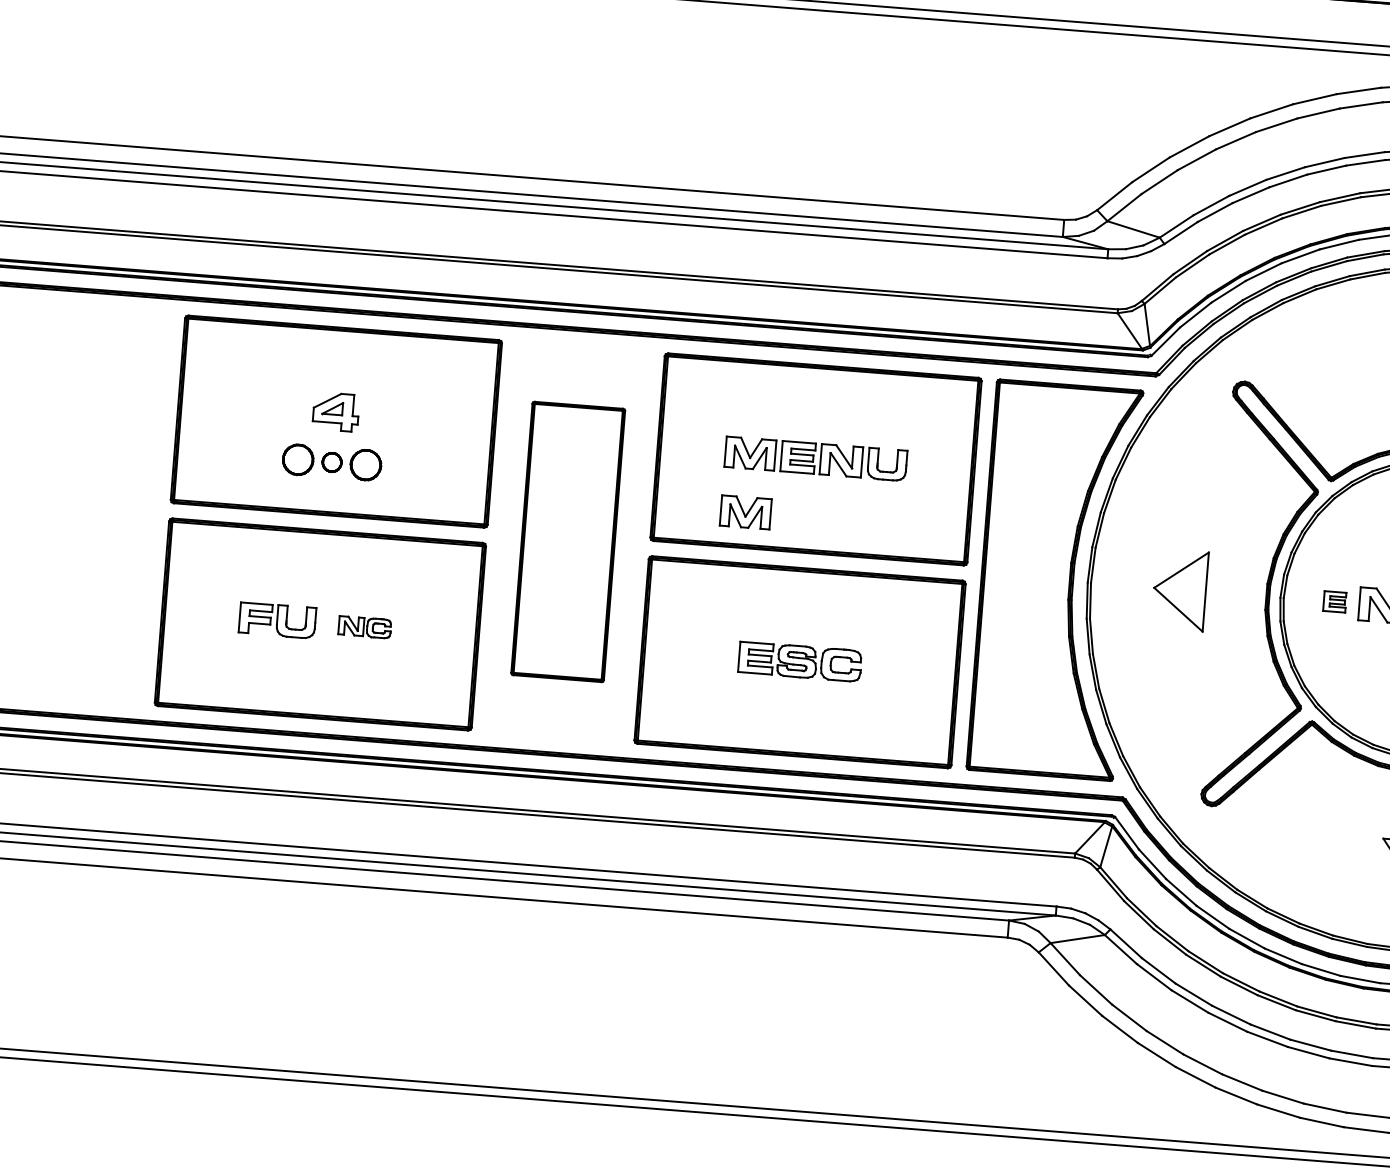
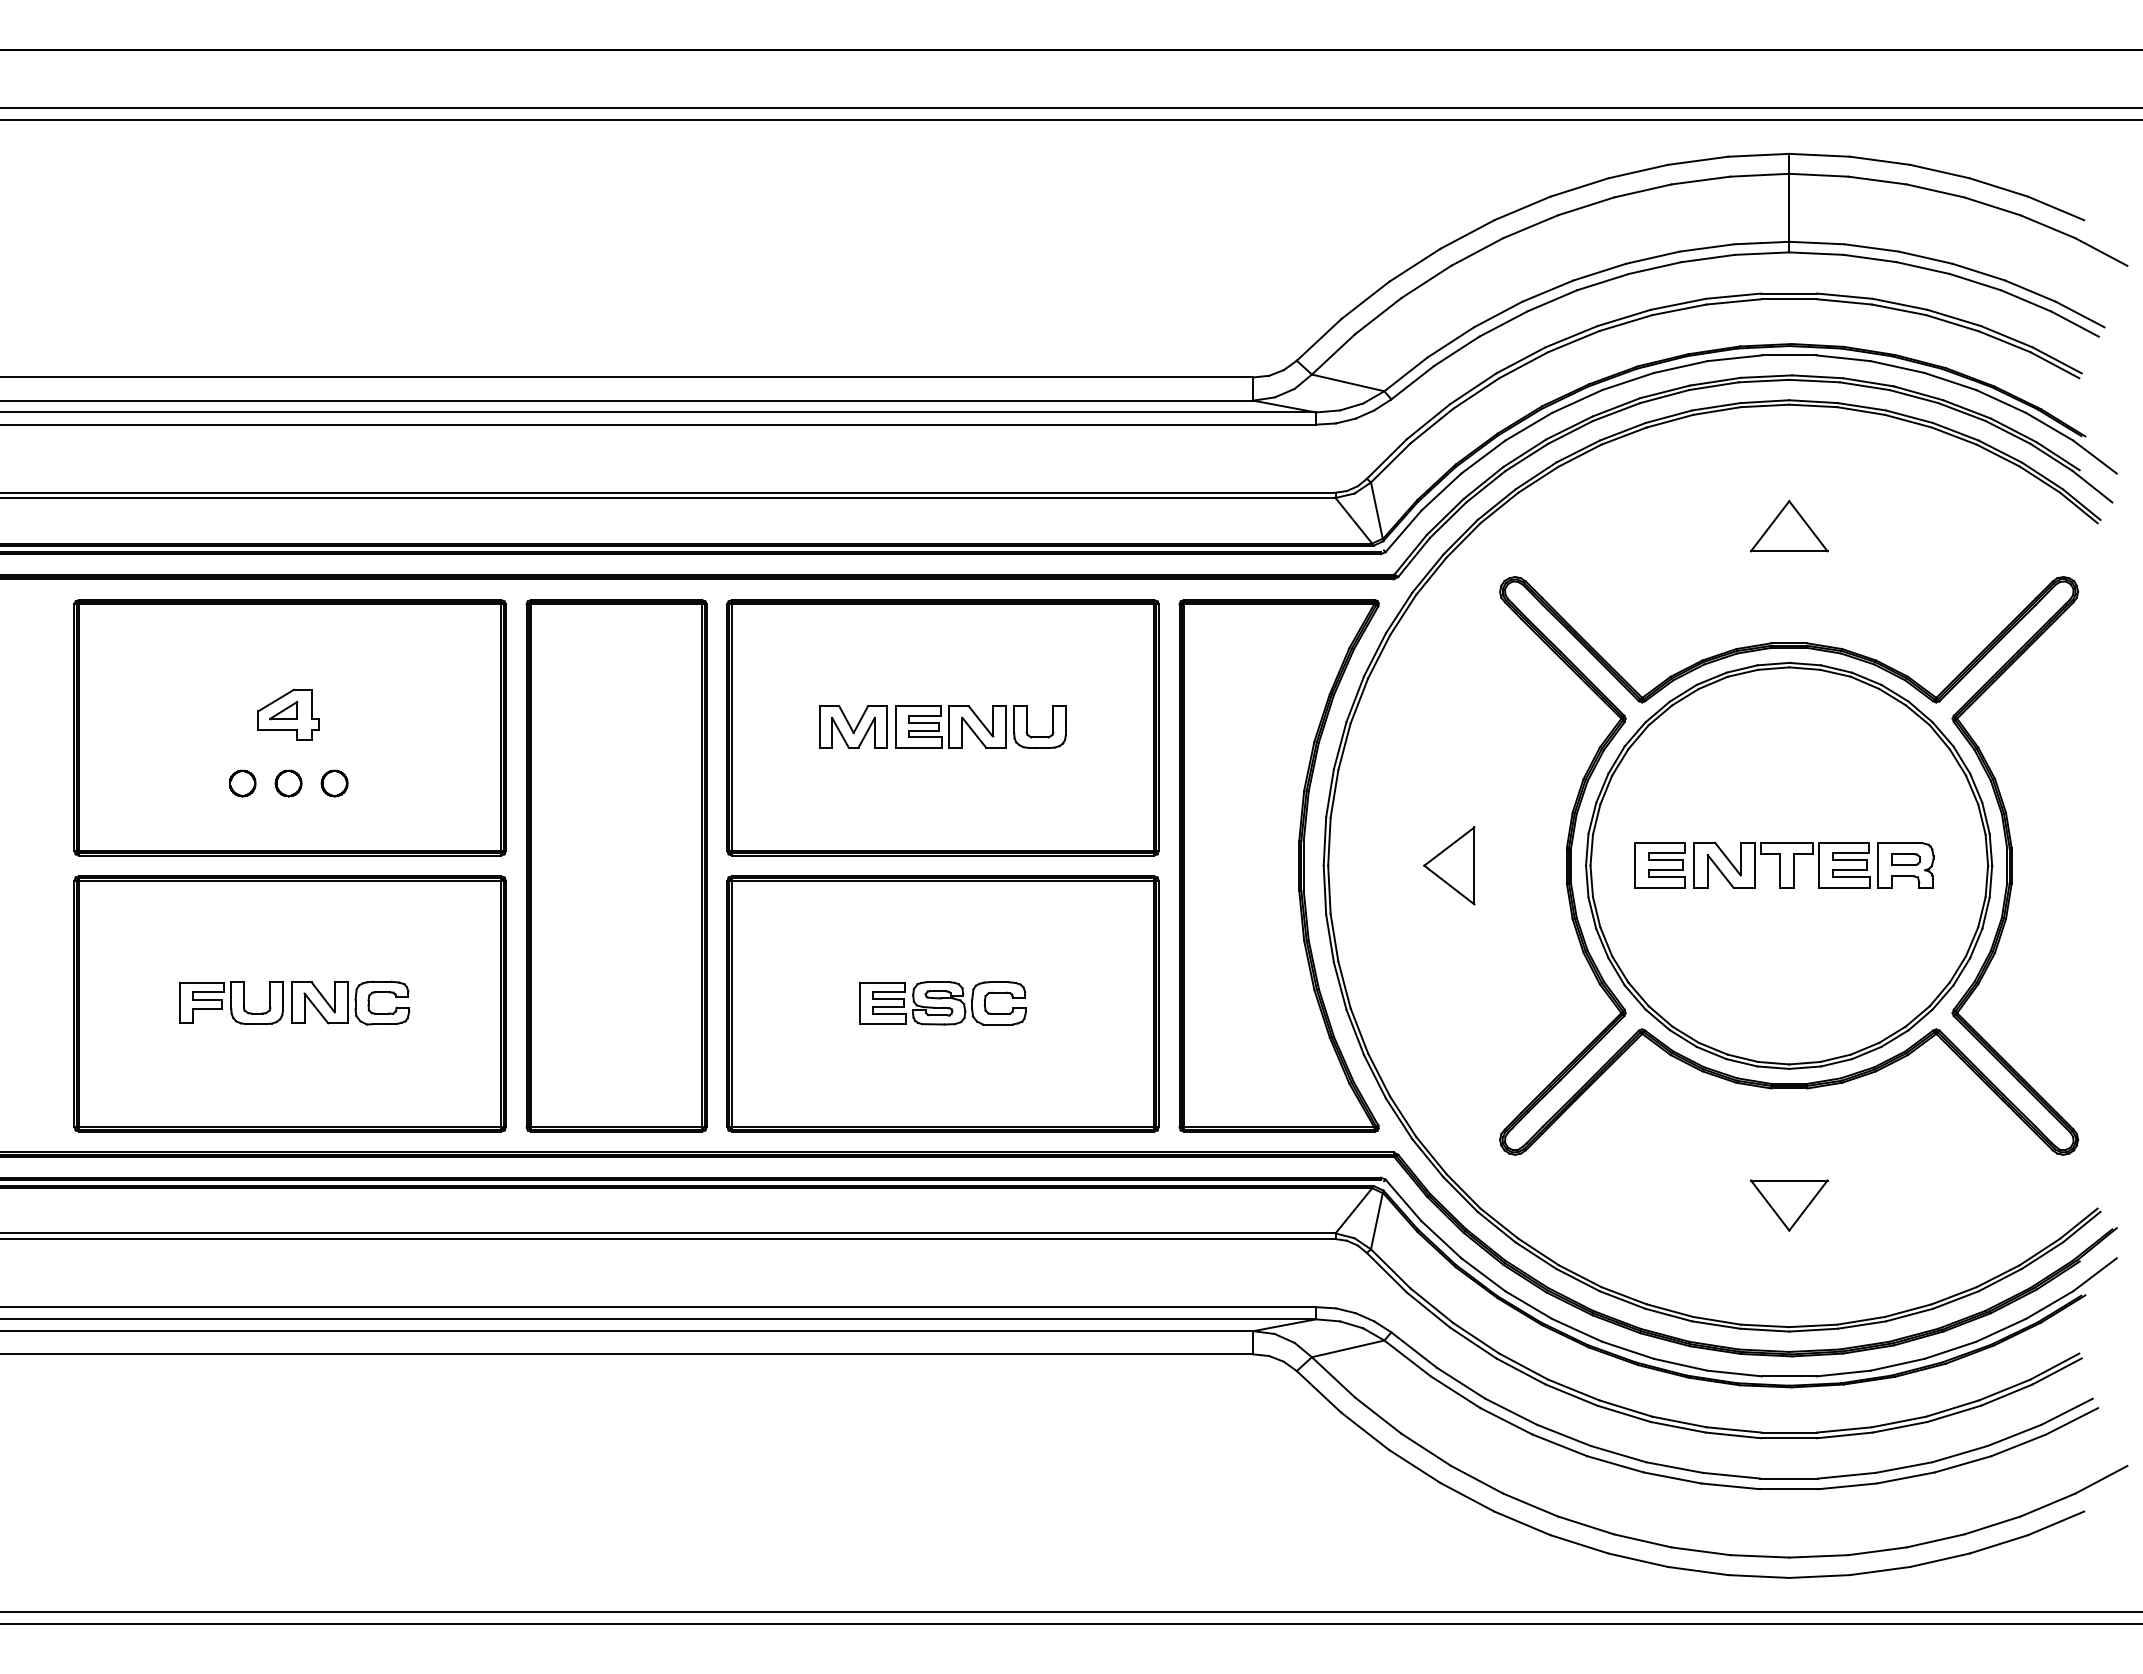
part: (298, 459) -> (242, 783), size x0.62
part: (365, 465) -> (334, 783), size x0.62
part: (745, 512) -> (853, 806), removed
part: (568, 541) -> (616, 865), size x1.43
part: (1180, 589) -> (1449, 865), size x0.71
part: (1334, 601) -> (1659, 865), size x1.67
part: (364, 626) -> (350, 1002), size x1.67

